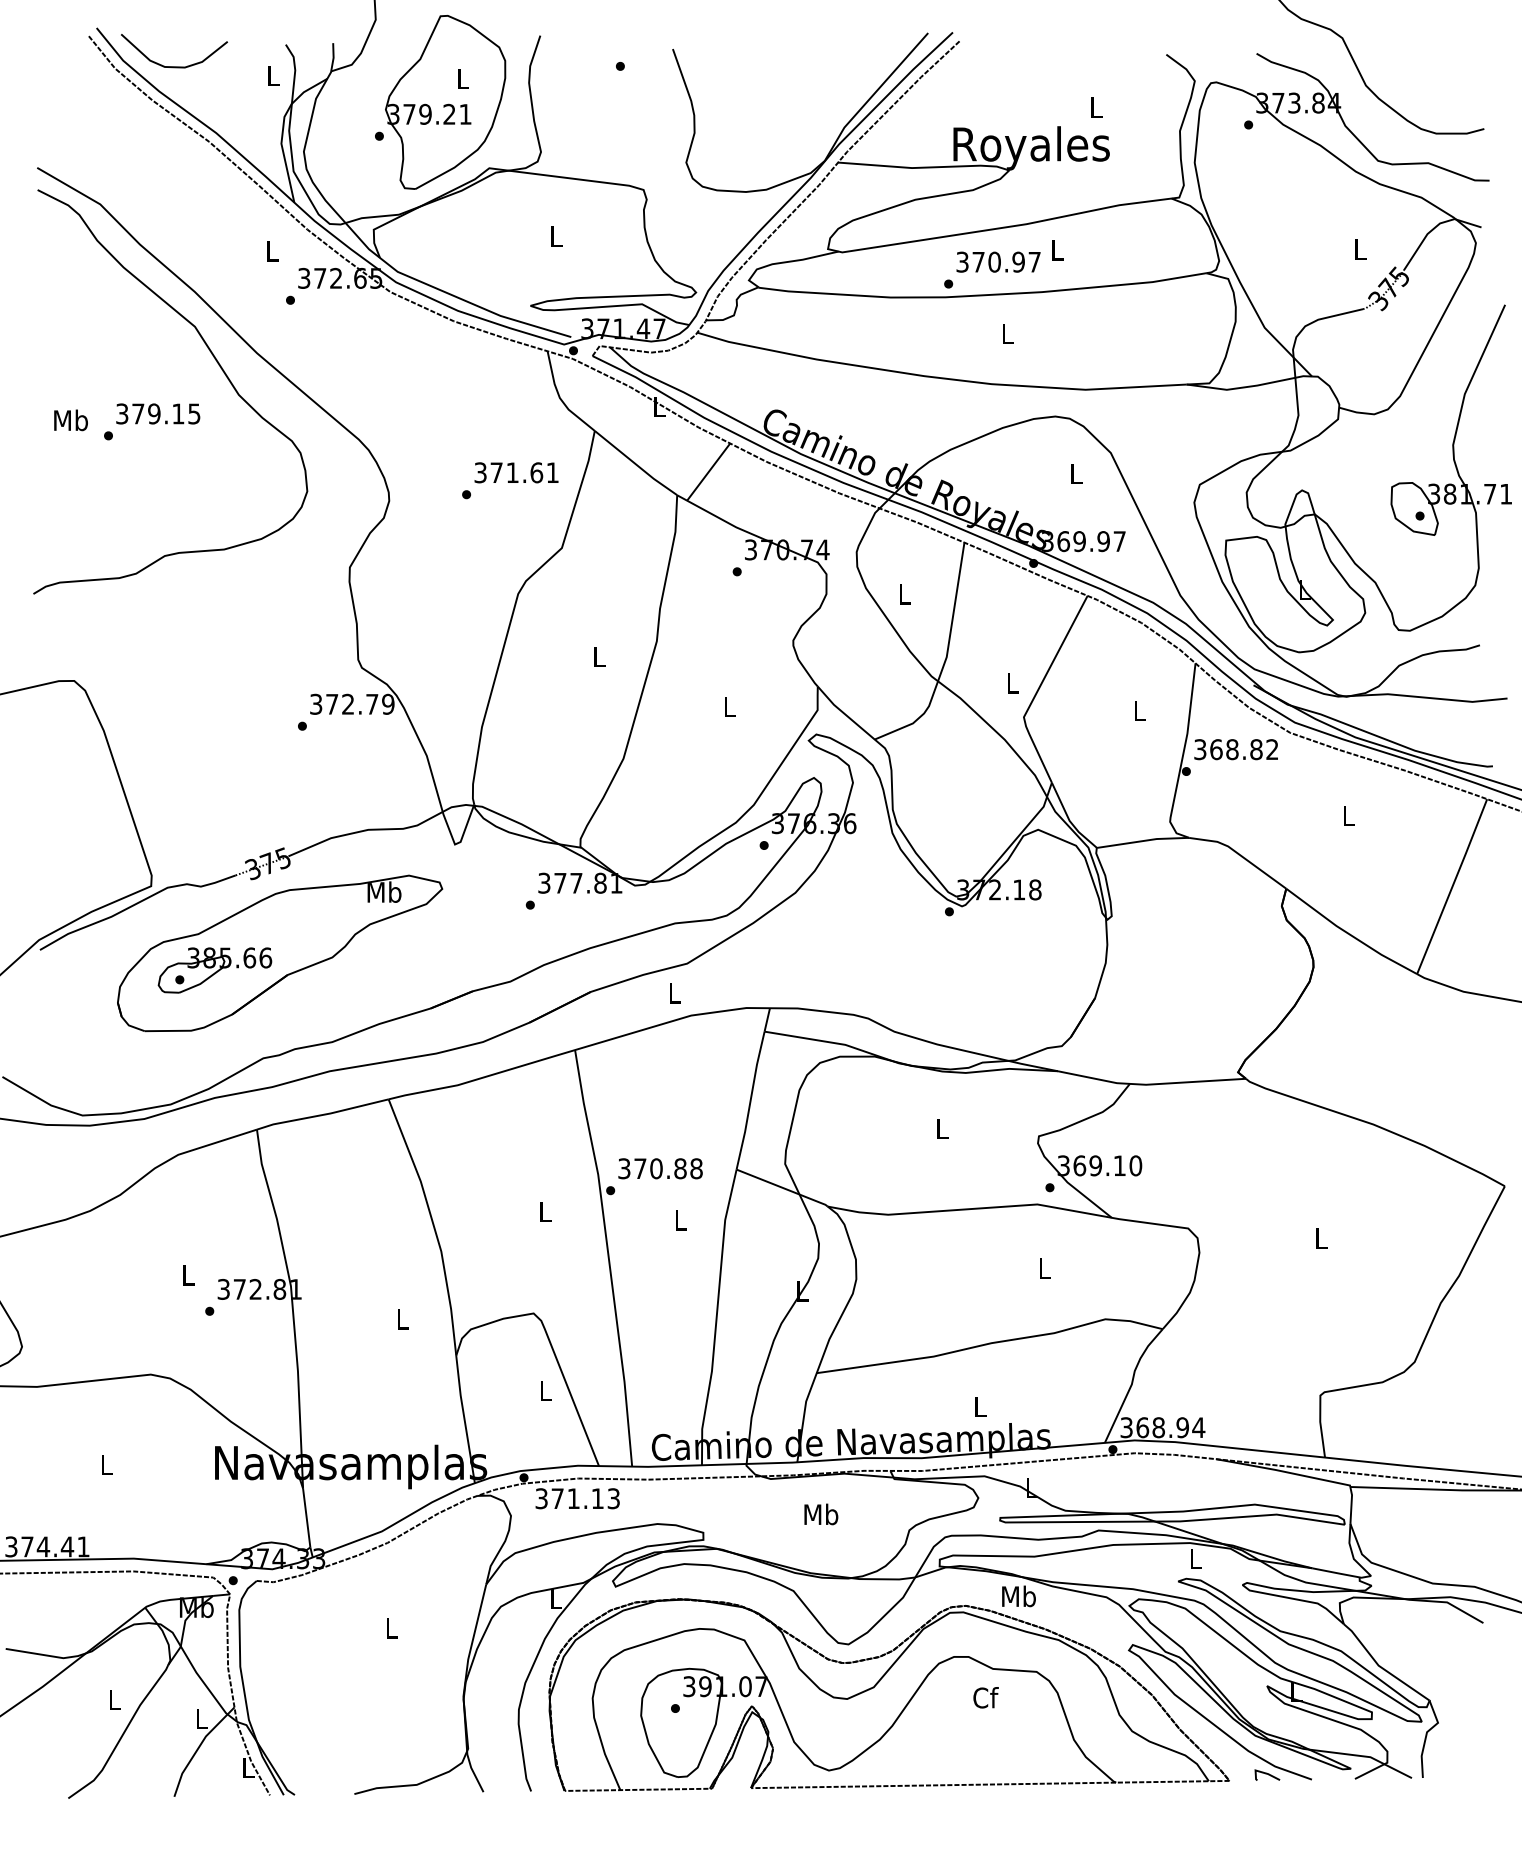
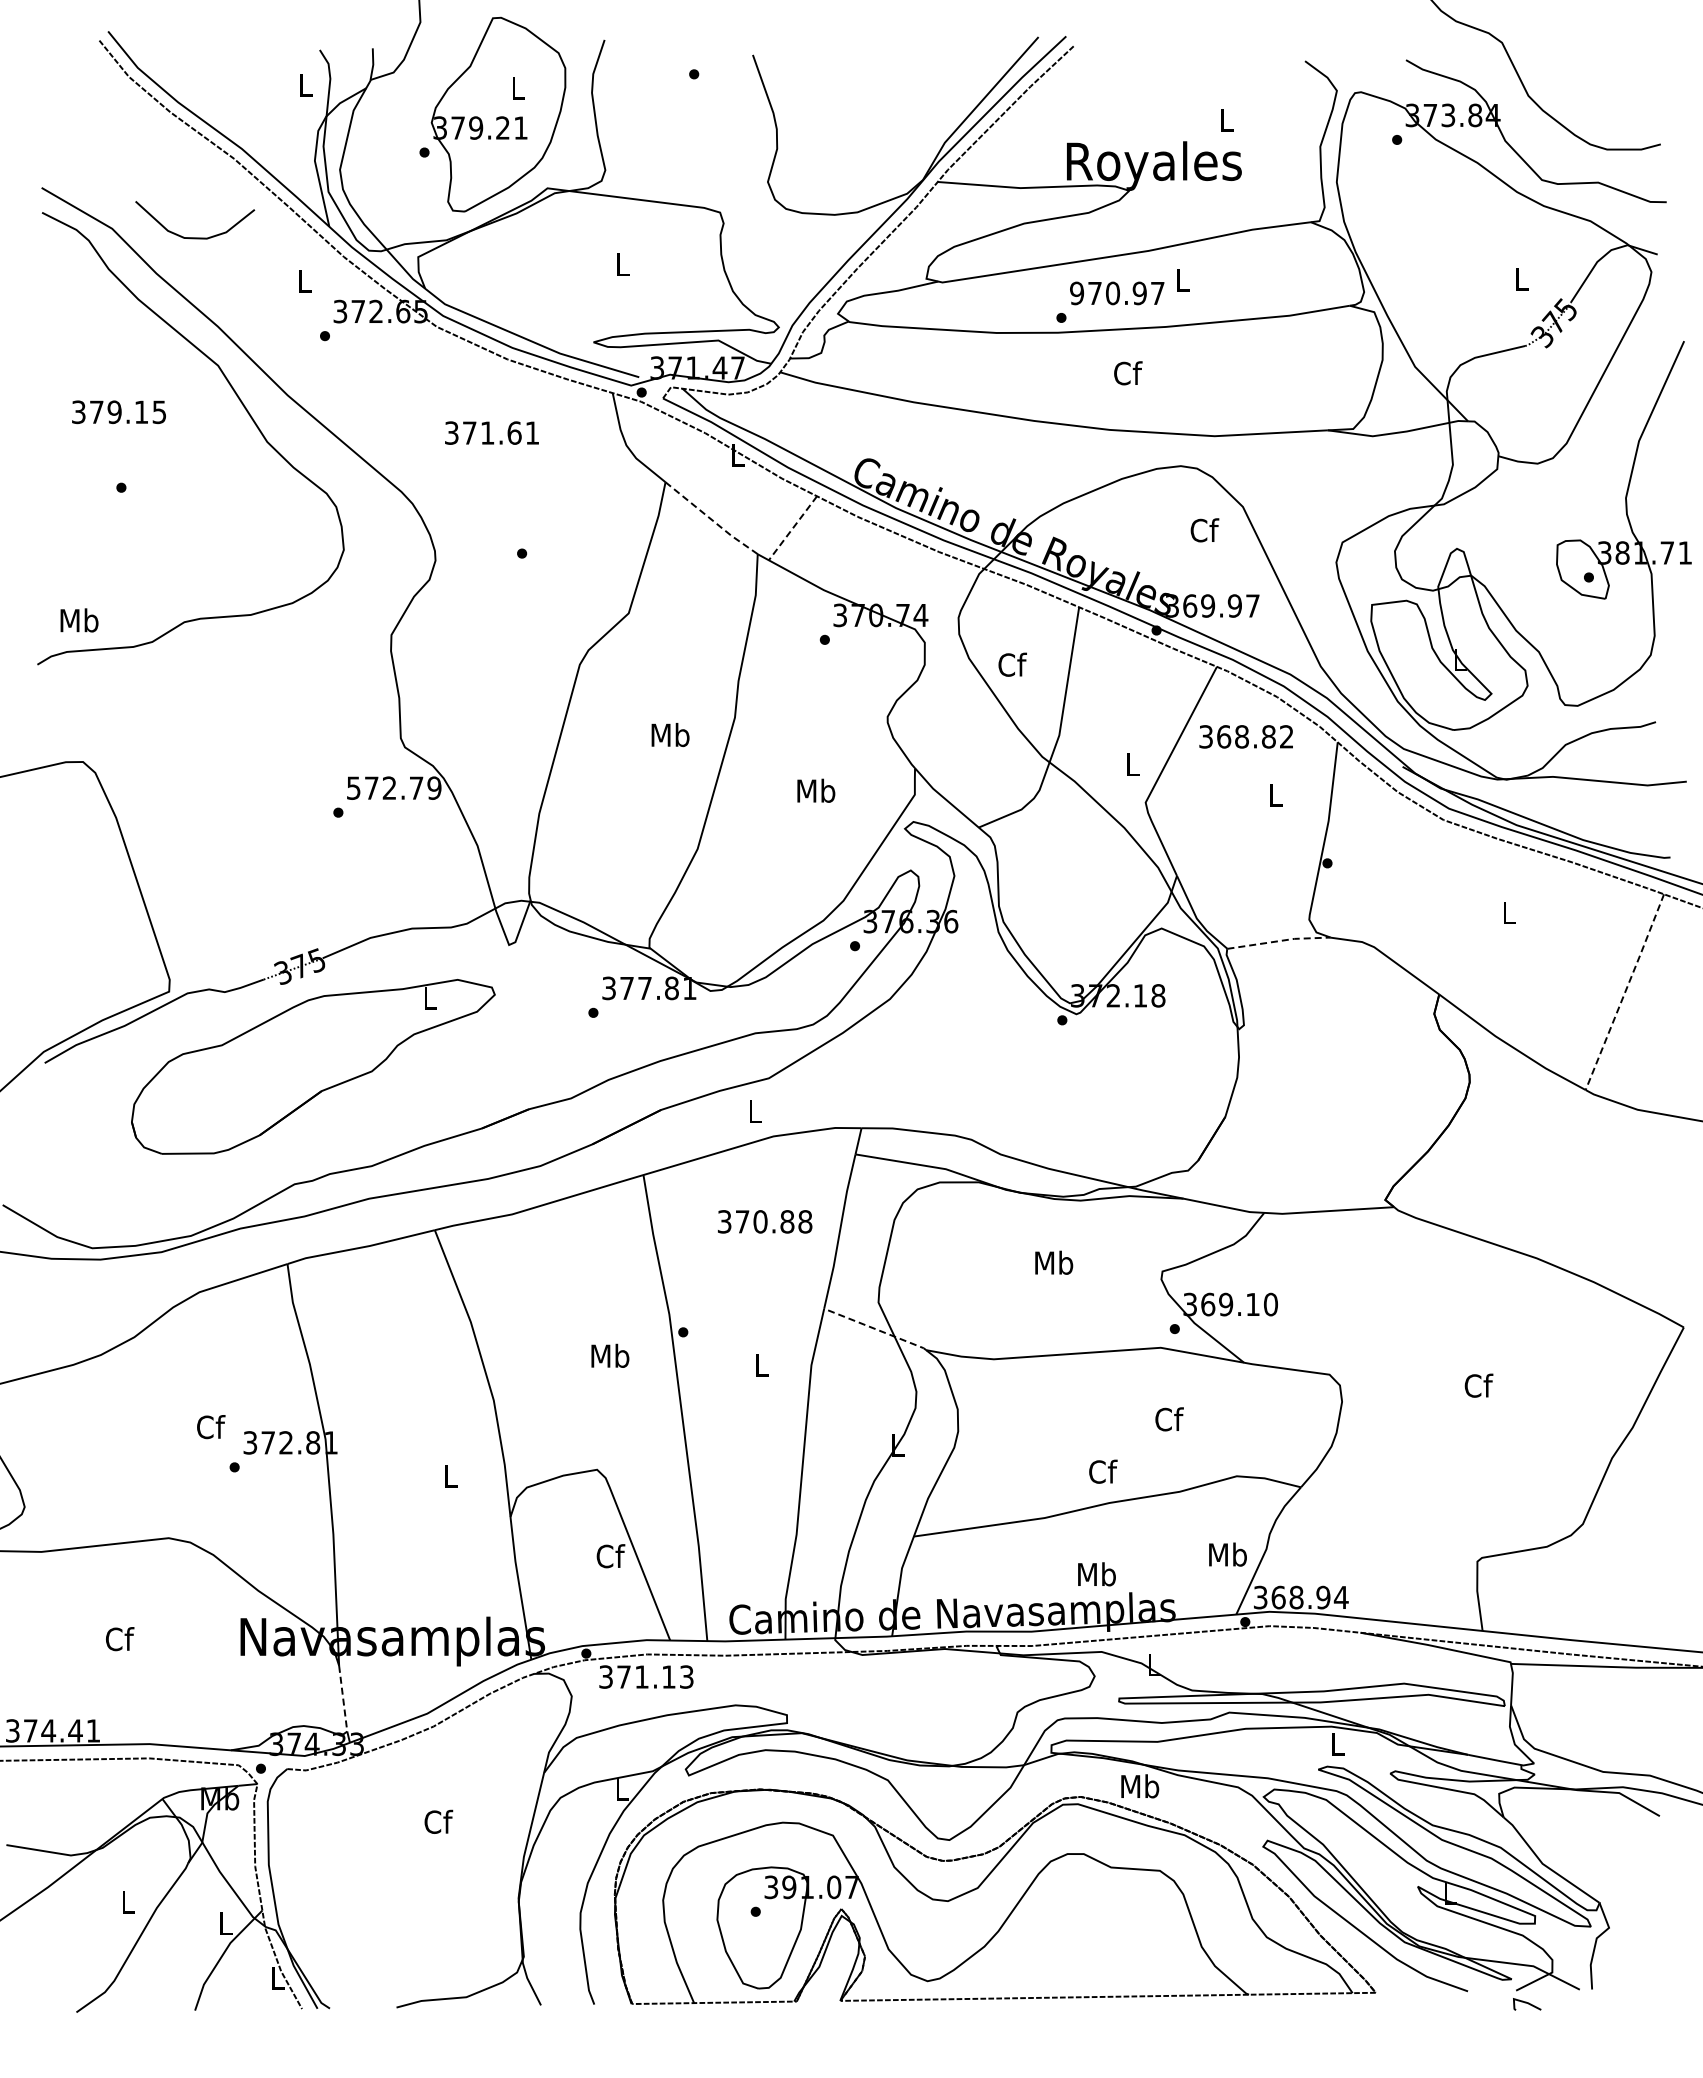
curve: (174, 66) -> (195, 237), moved
text: (962, 262) -> (1077, 293), 370.97 -> 970.97
text: (1008, 333) -> (1128, 373), L -> Cf
text: (157, 414) -> (118, 412), moved
text: (71, 420) -> (79, 620), moved
line: (634, 464) -> (710, 519), solid -> dashed
text: (516, 472) -> (491, 432), moved
line: (708, 472) -> (792, 528), solid -> dashed
text: (1076, 474) -> (1204, 530), L -> Cf
text: (904, 593) -> (1012, 664), L -> Cf
text: (599, 657) -> (670, 735), L -> Mb
text: (315, 703) -> (353, 787), 372.79 -> 572.79
text: (729, 706) -> (816, 790), L -> Mb
text: (1235, 749) -> (1245, 736), moved
line: (1143, 841) -> (1279, 941), solid -> dashed
line: (1452, 886) -> (1625, 992), solid -> dashed
text: (384, 892) -> (430, 998), Mb -> L
part: (214, 970) -> (240, 1085), removed
text: (942, 1128) -> (1054, 1262), L -> Mb
text: (660, 1168) -> (765, 1221), moved
line: (782, 1188) -> (875, 1329), solid -> dashed
text: (545, 1211) -> (610, 1355), L -> Mb
text: (1321, 1238) -> (1478, 1385), L -> Cf
text: (1045, 1268) -> (1169, 1419), L -> Cf
text: (189, 1275) -> (211, 1427), L -> Cf
text: (545, 1390) -> (610, 1556), L -> Cf
text: (979, 1407) -> (1096, 1574), L -> Mb
text: (107, 1465) -> (120, 1639), L -> Cf
text: (820, 1514) -> (1227, 1554), moved
line: (307, 1518) -> (343, 1699), solid -> dashed
text: (391, 1627) -> (438, 1821), L -> Cf
text: (986, 1697) -> (1103, 1471), moved
line: (1267, 1774) -> (1527, 2003), moved

